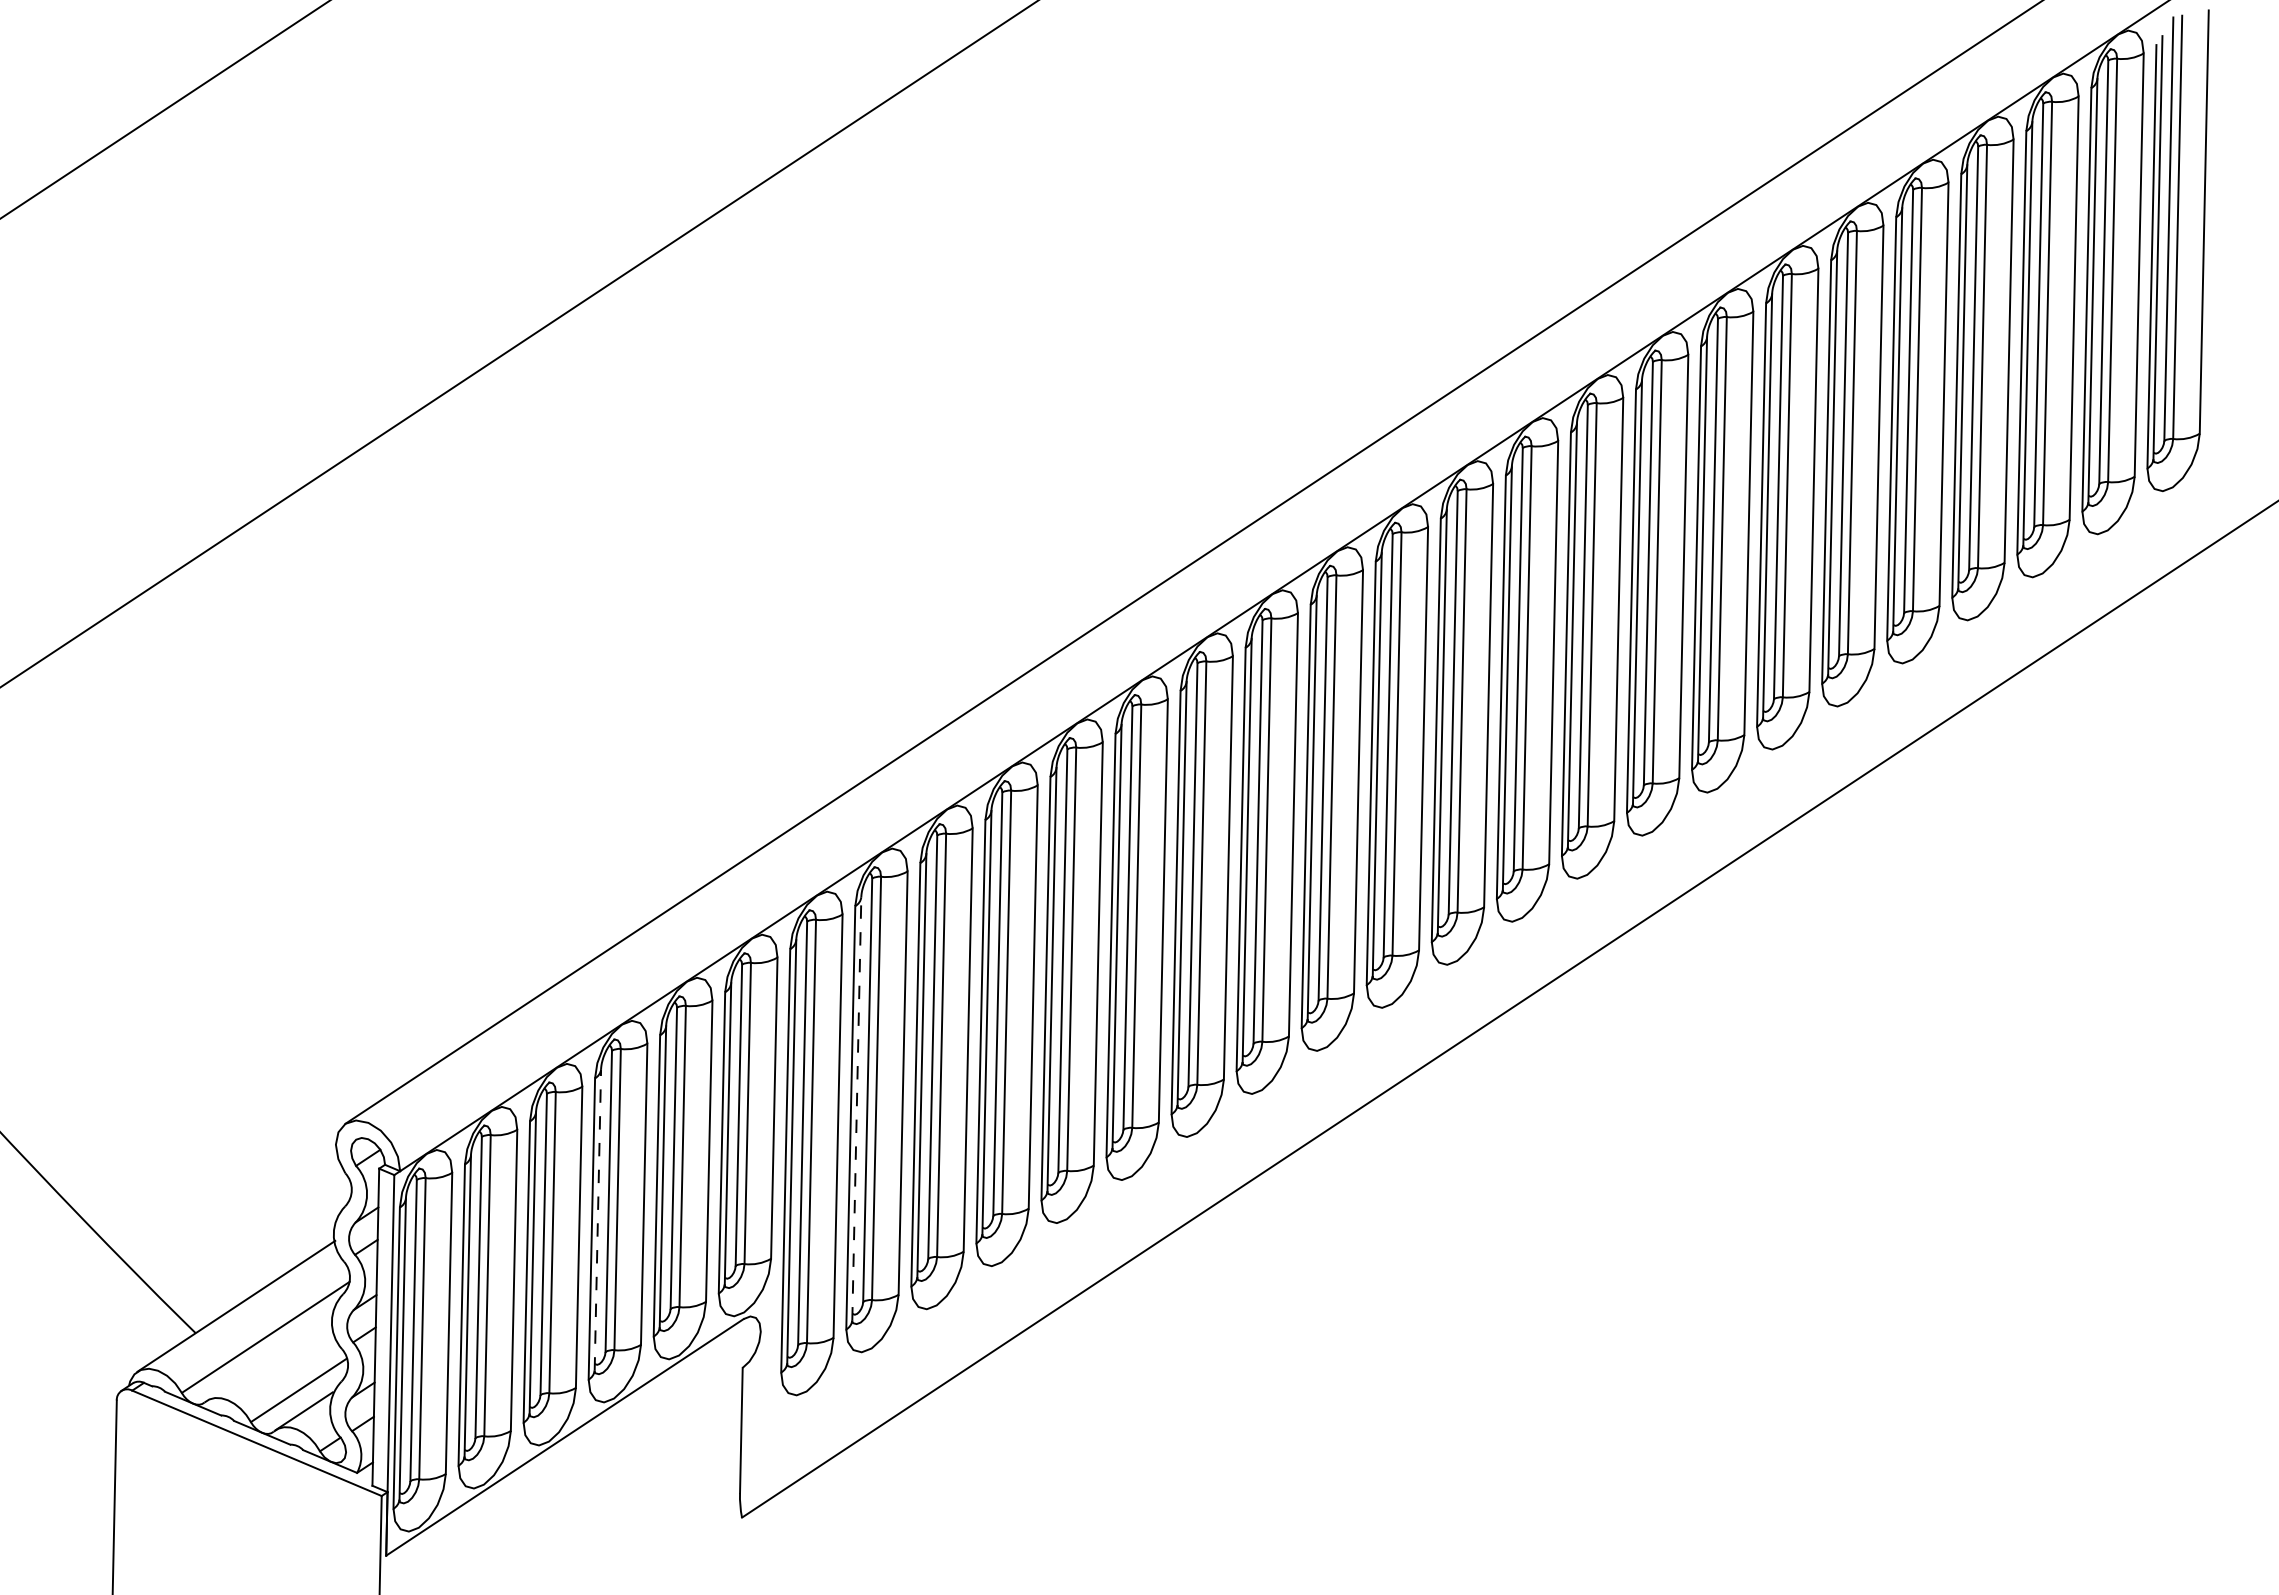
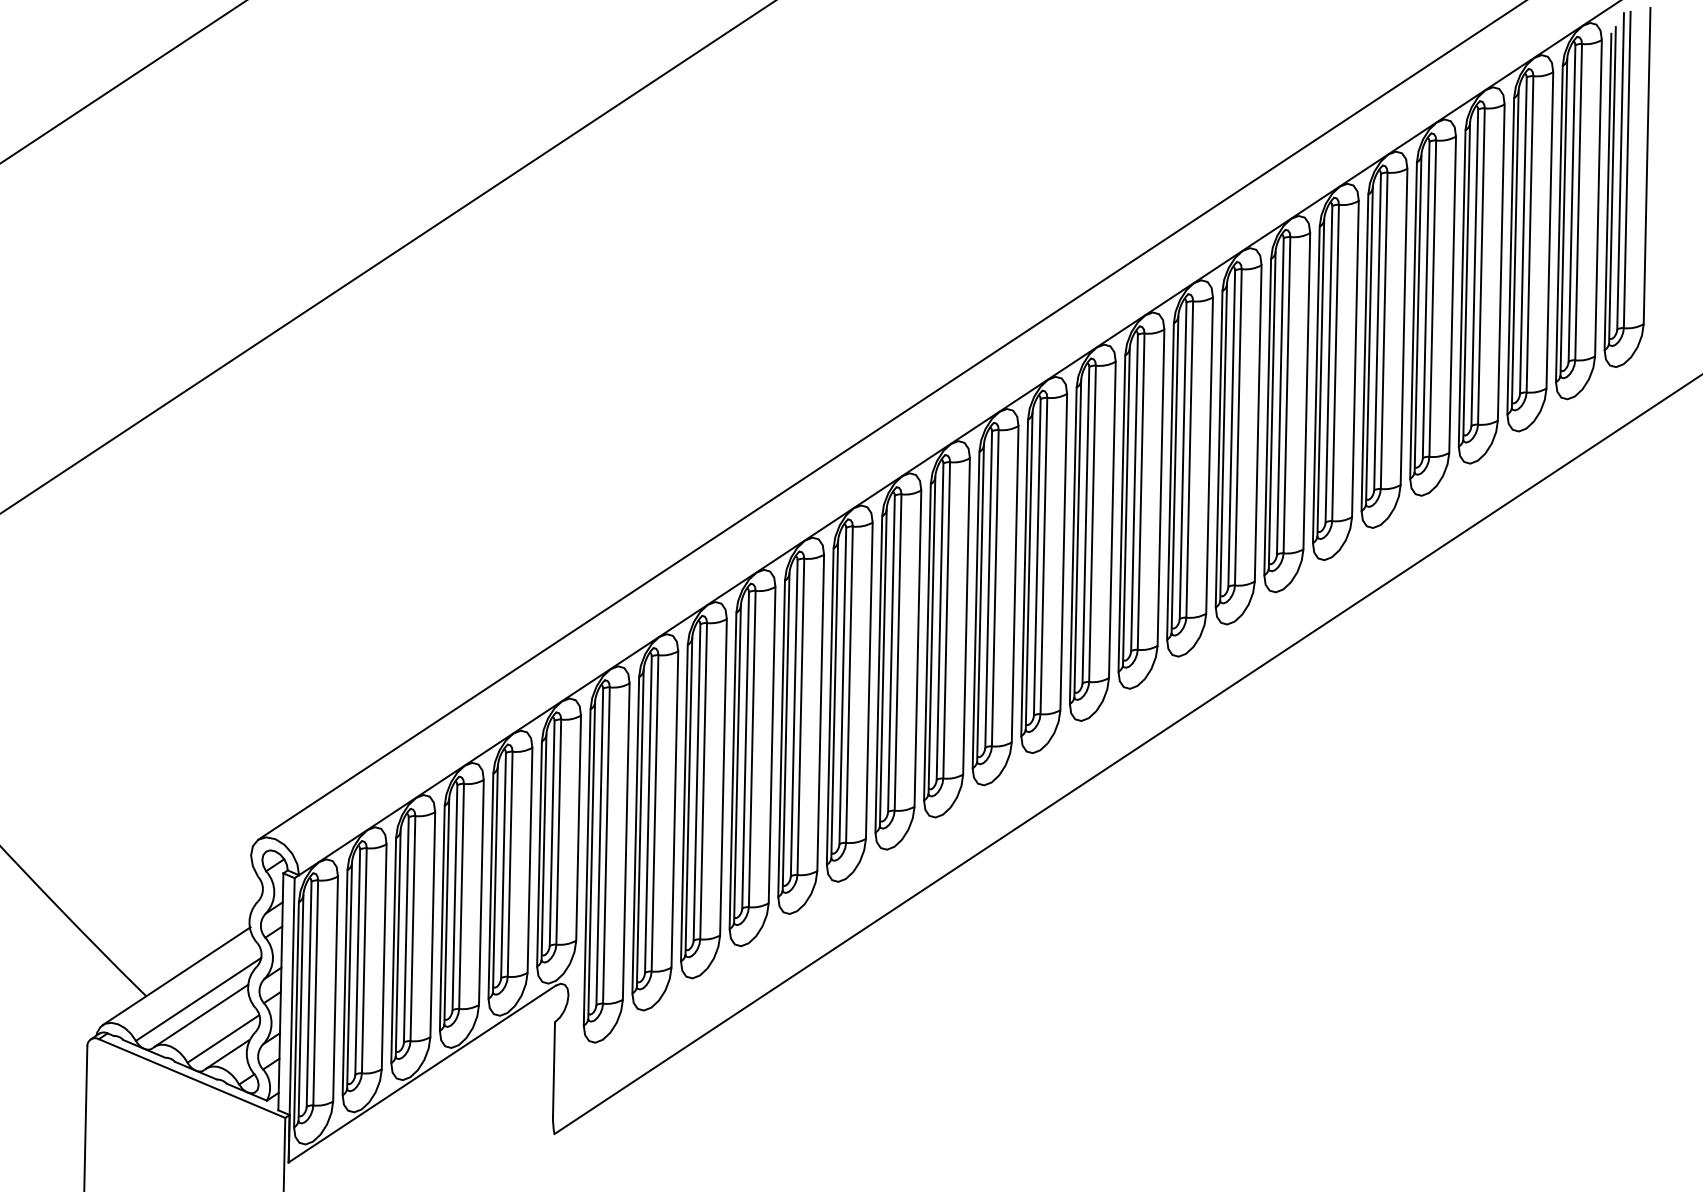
line: (856, 1108) -> (640, 828), dashed -> solid
line: (597, 1219) -> (446, 911), dashed -> solid
line: (269, 1358) -> (201, 1015), added

